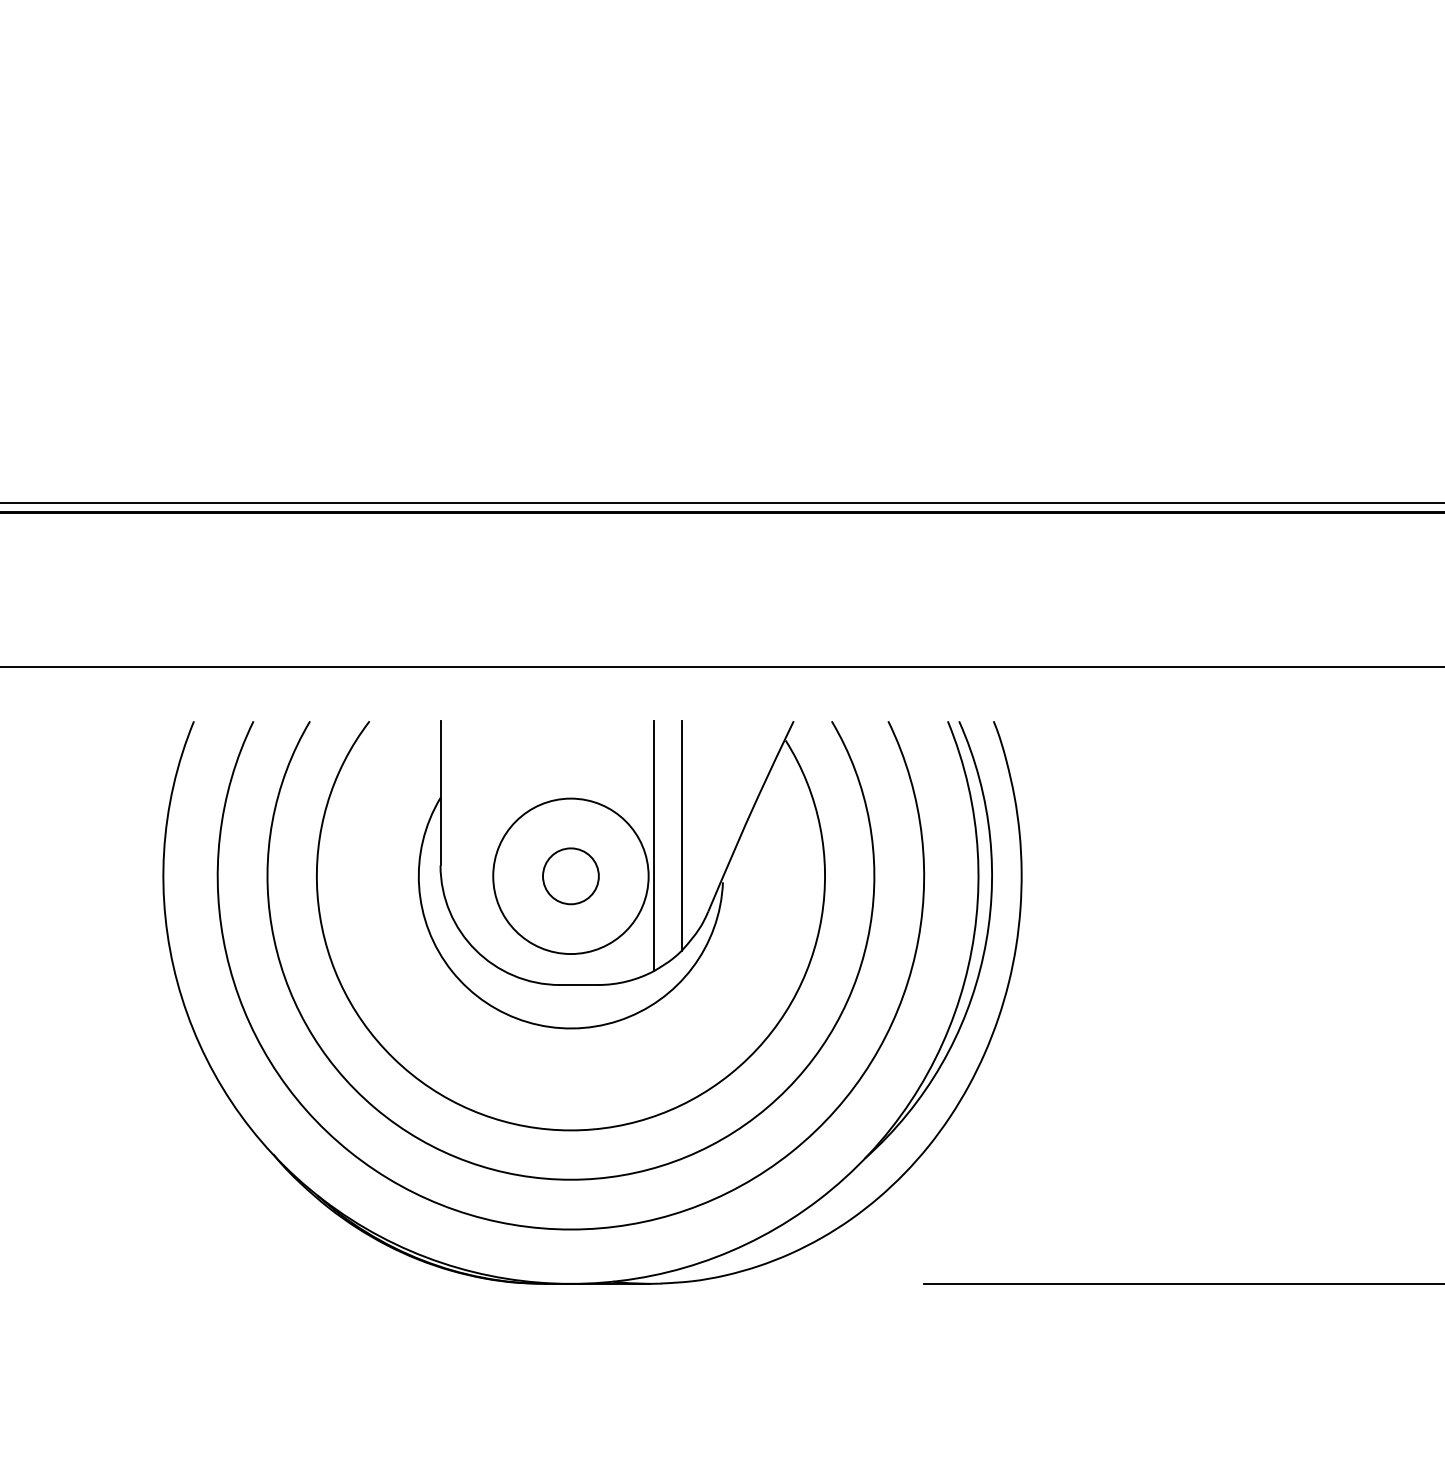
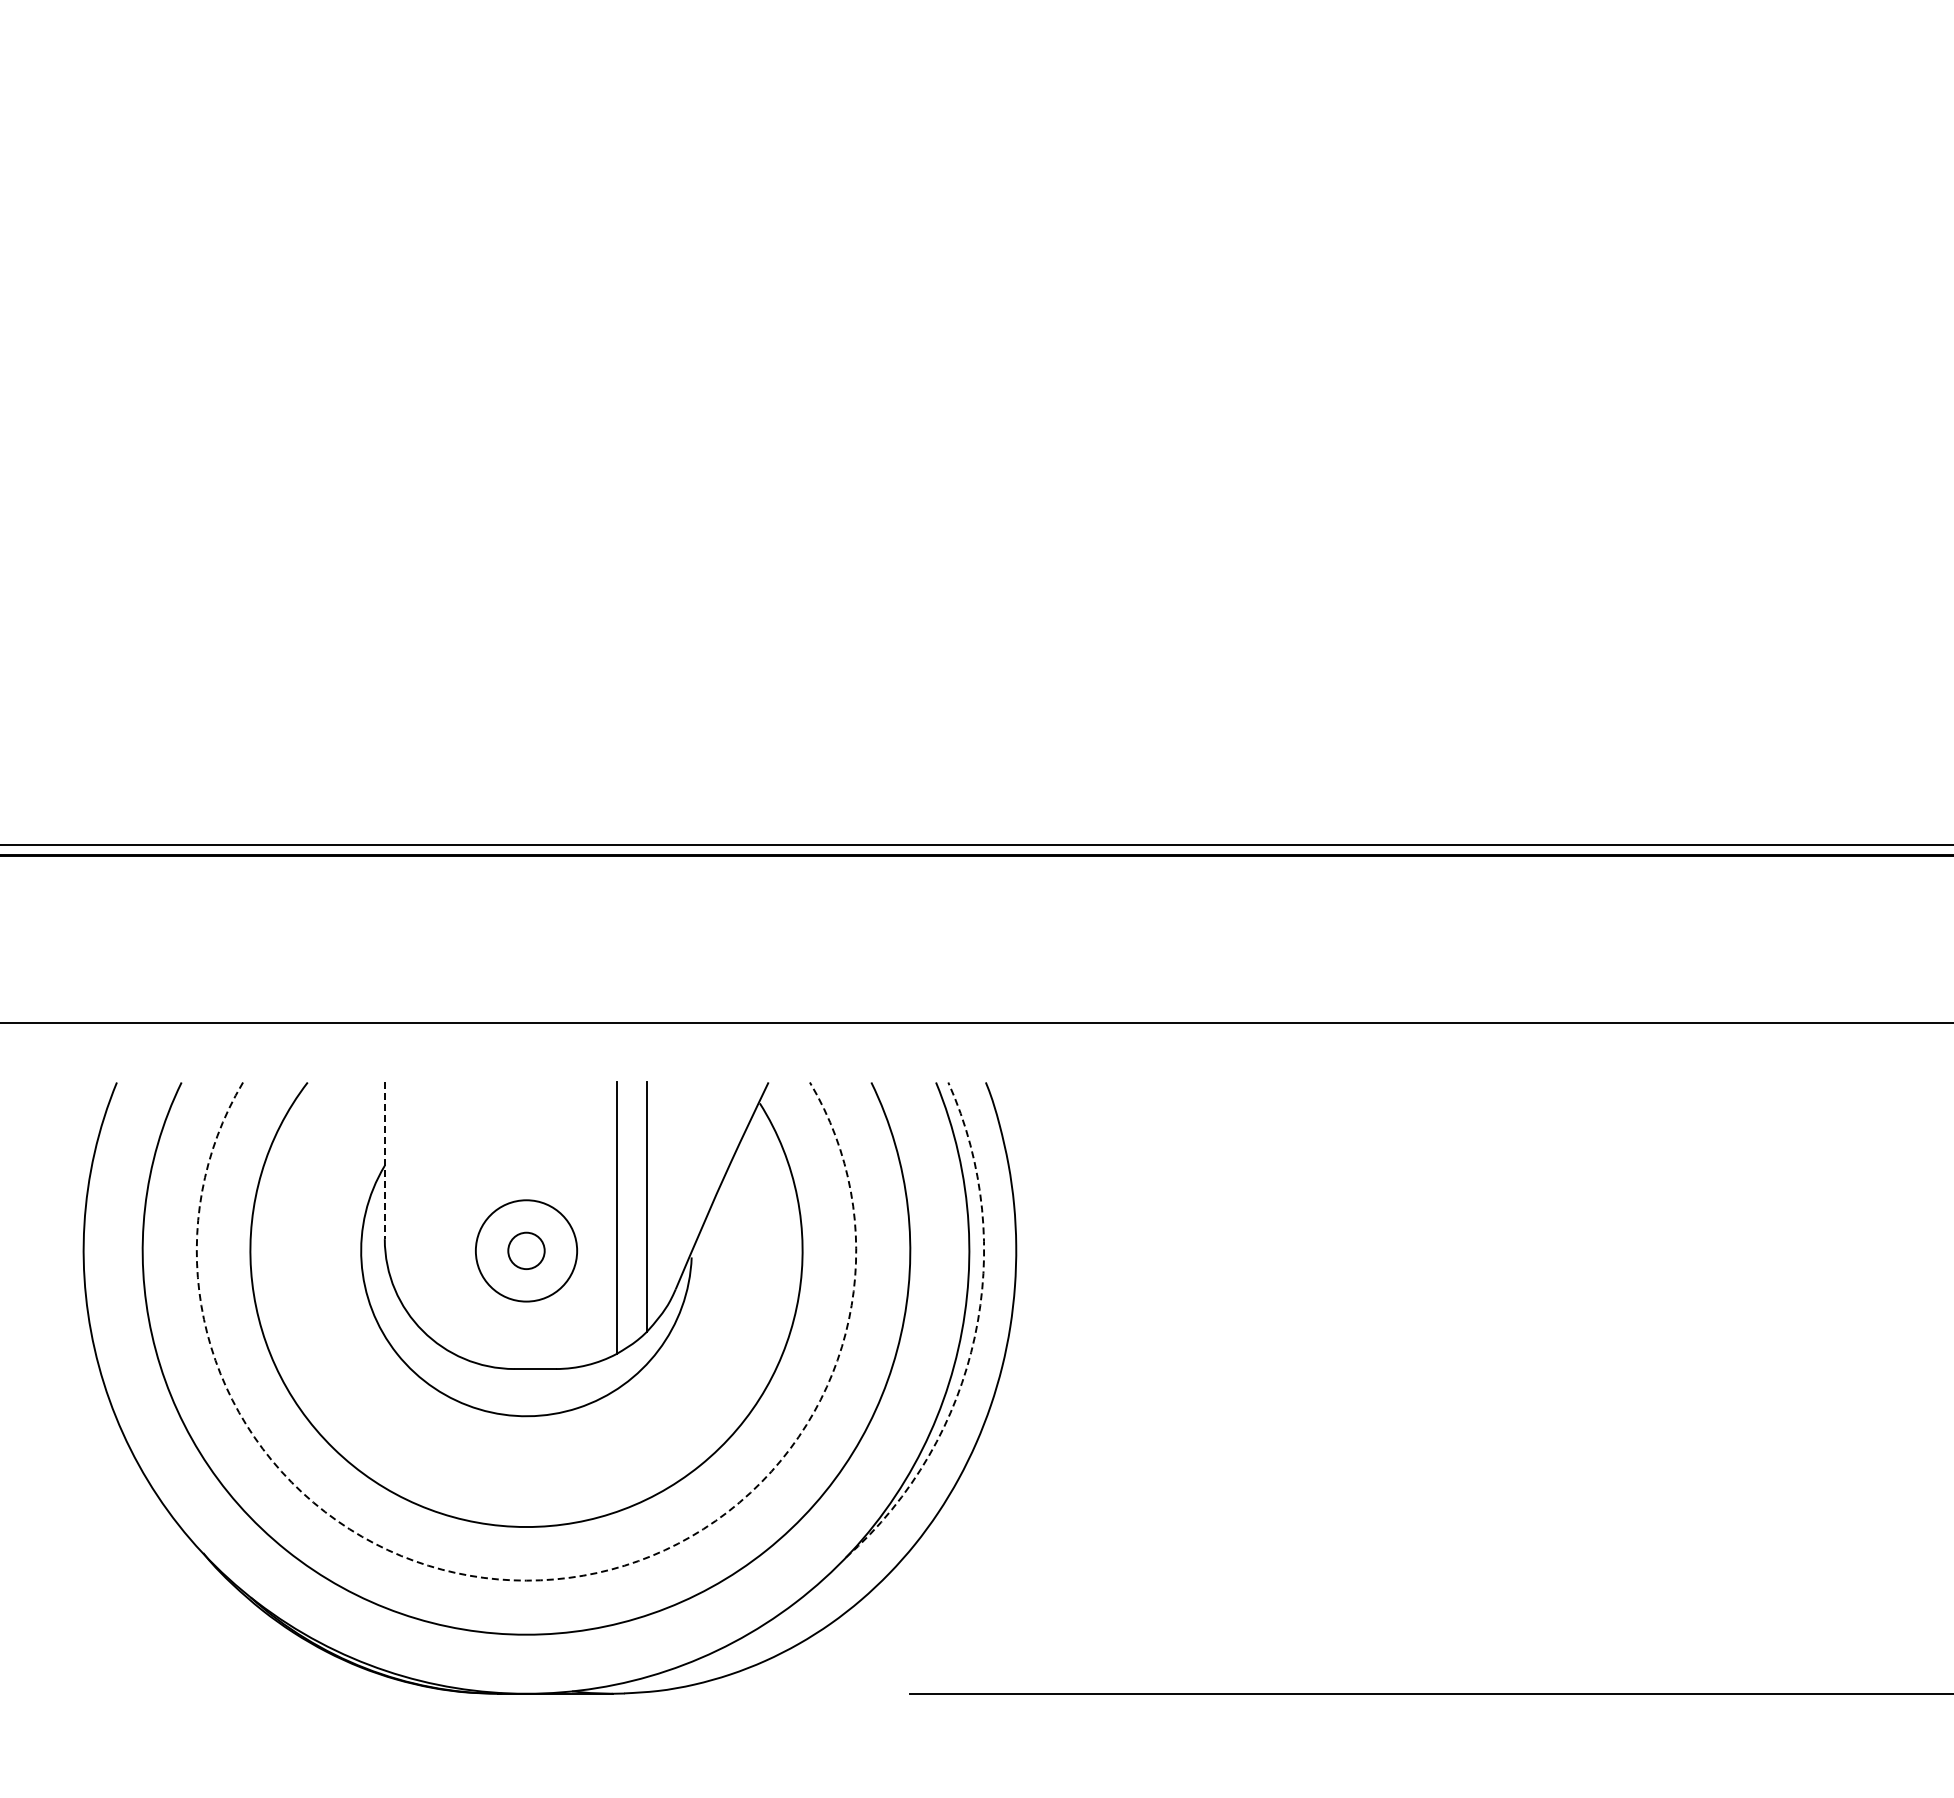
line: (440, 794) -> (384, 1161), solid -> dashed
circle: (570, 875) -> (526, 1250), size x0.6
circle: (570, 875) -> (526, 1250), size x0.6
arc: (983, 955) -> (974, 1336), solid -> dashed
arc: (570, 1179) -> (526, 1580), solid -> dashed

